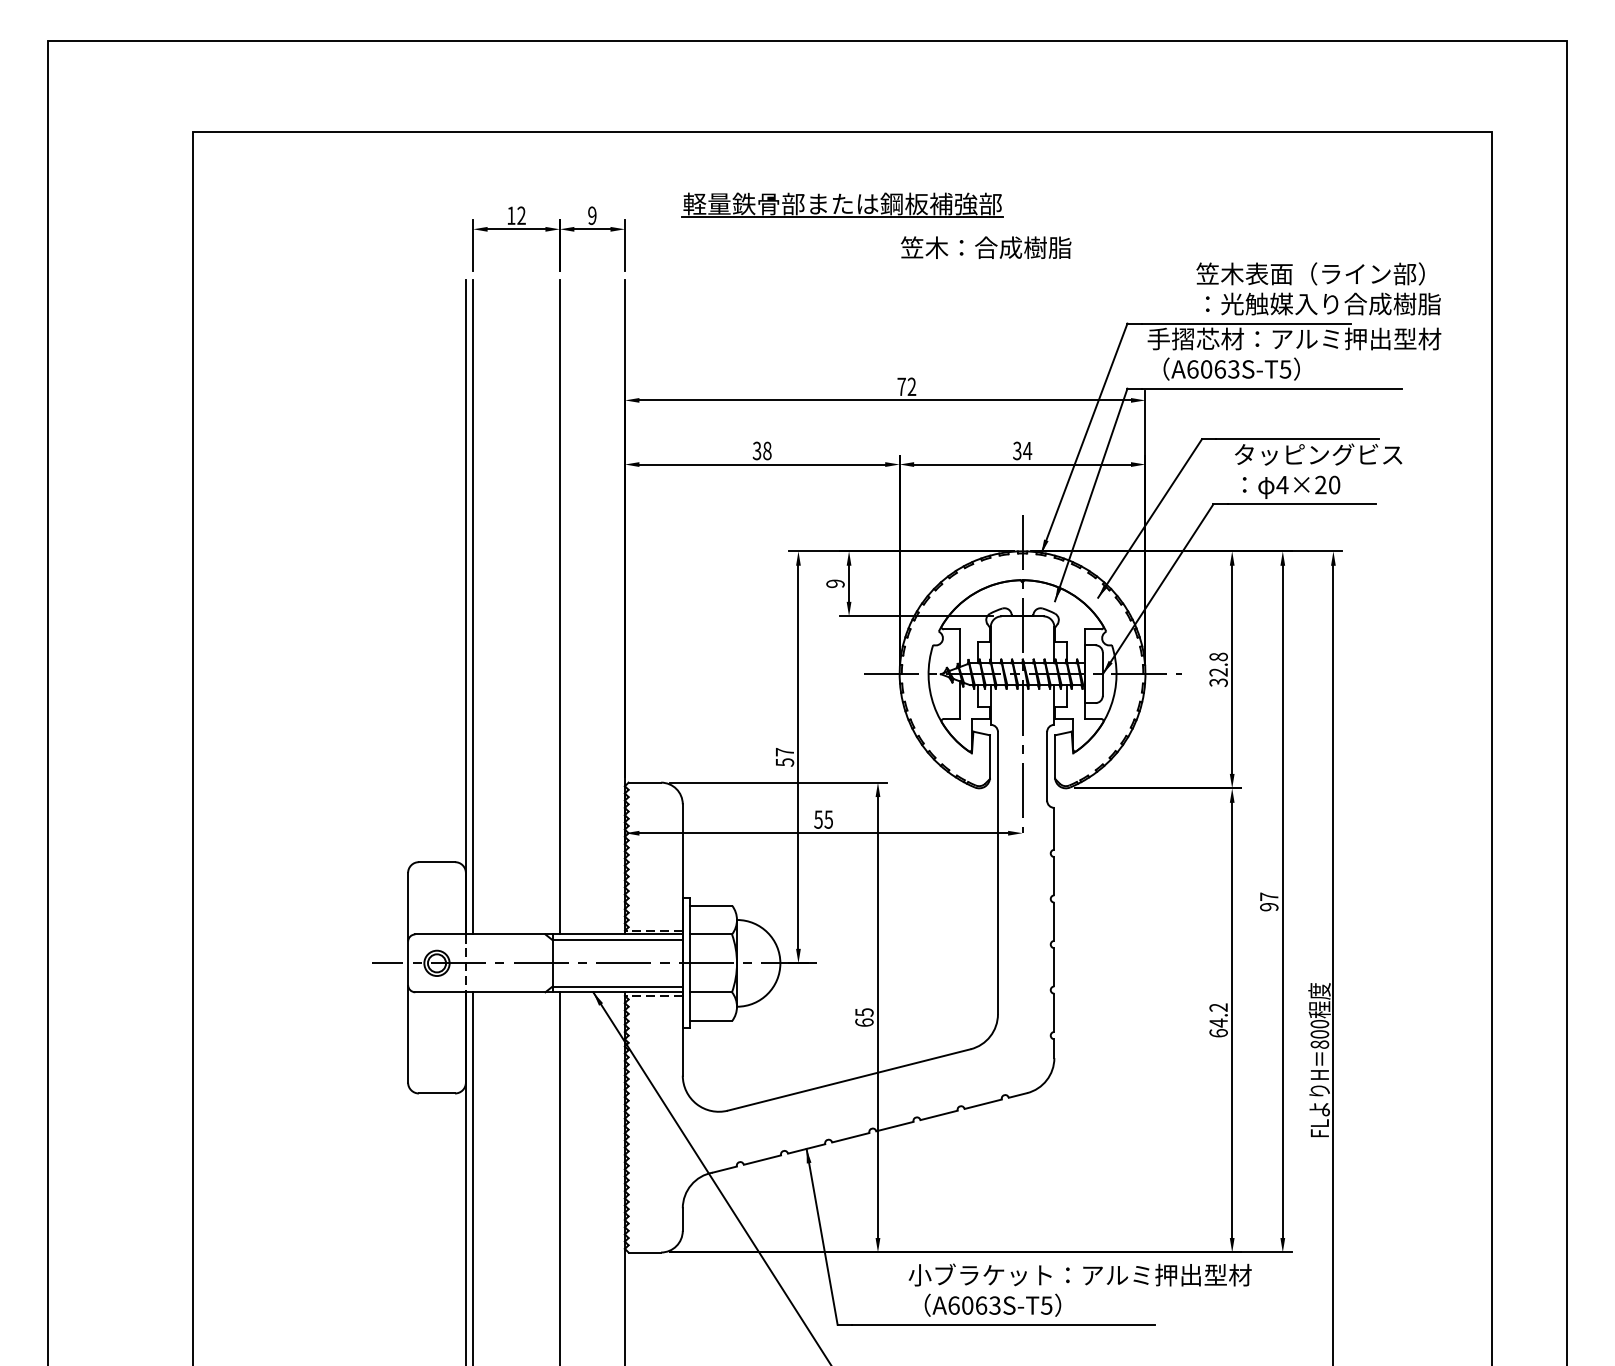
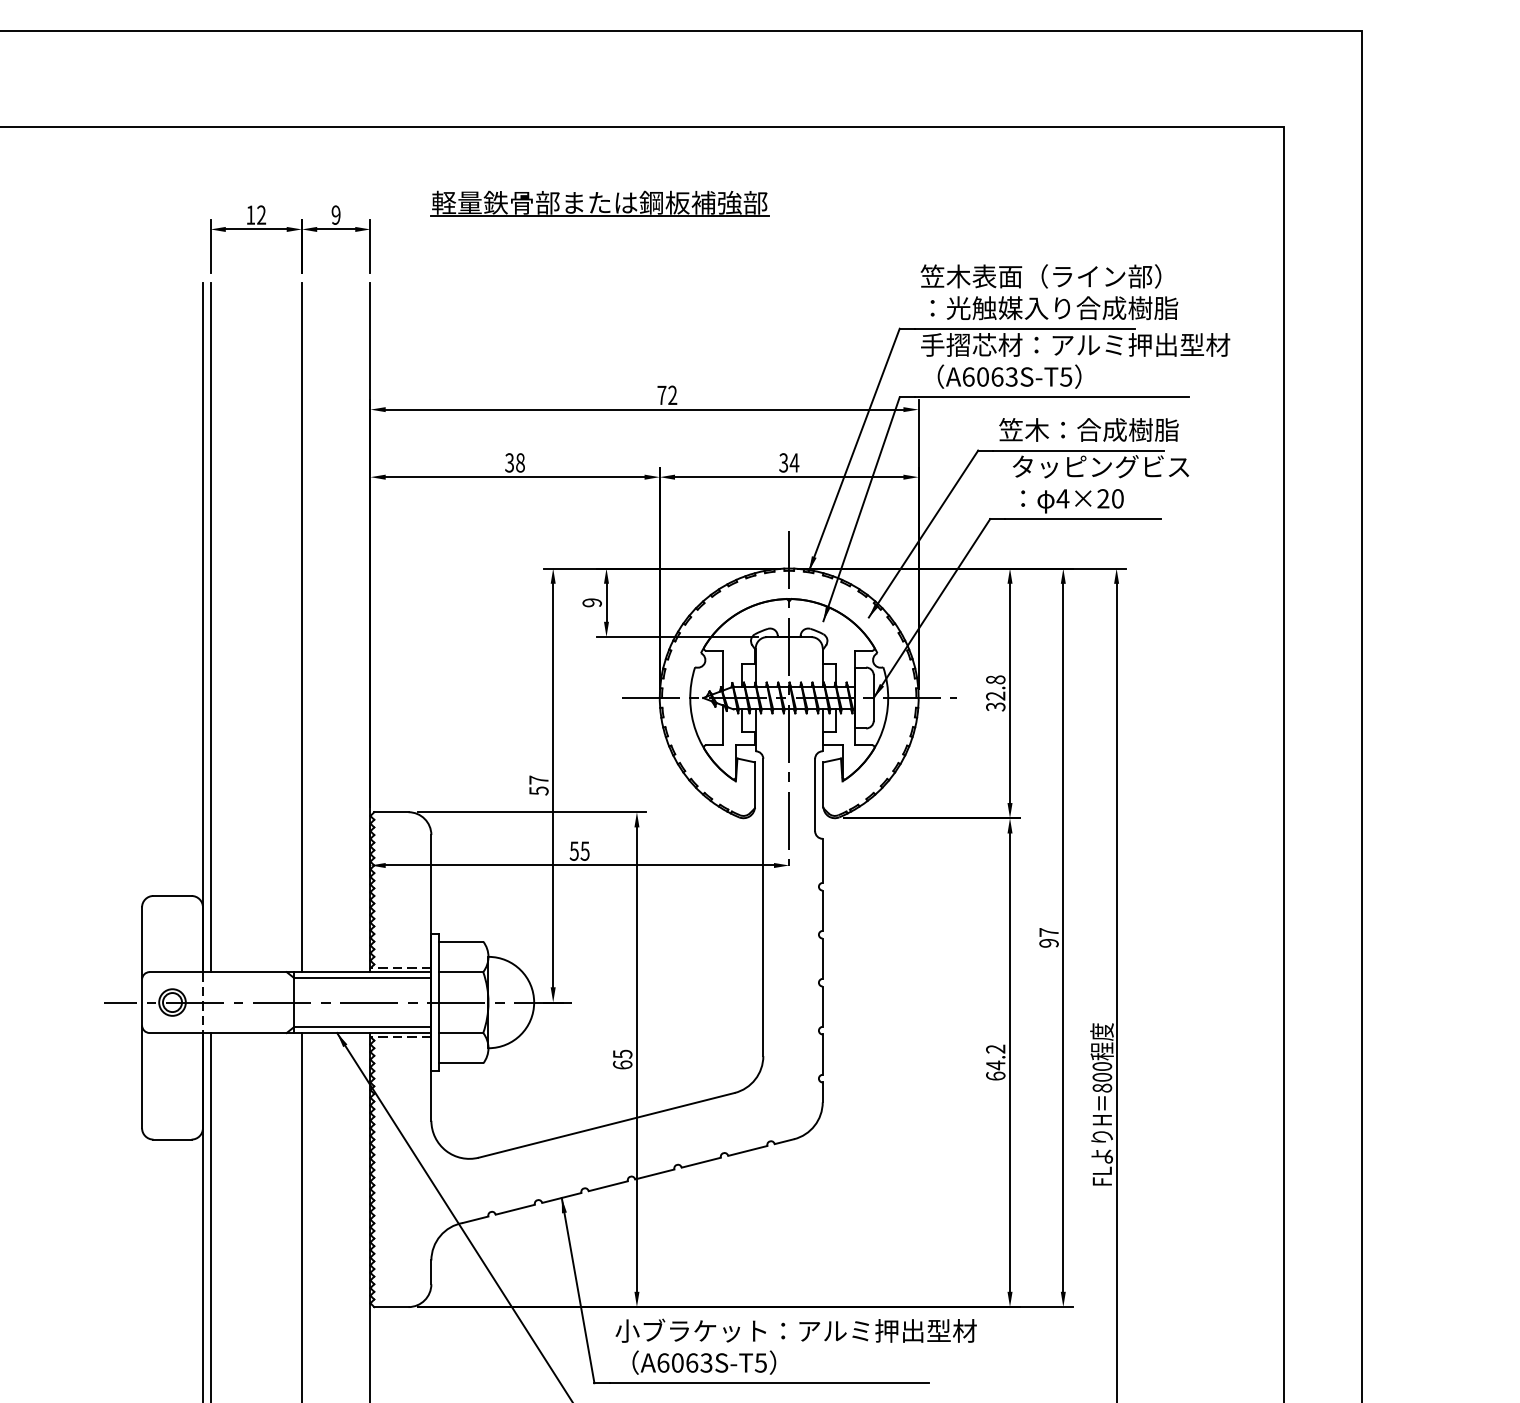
text: (986, 247) -> (1089, 429), moved
text: (1318, 288) -> (1049, 291), moved
text: (1079, 1289) -> (795, 1346), moved

